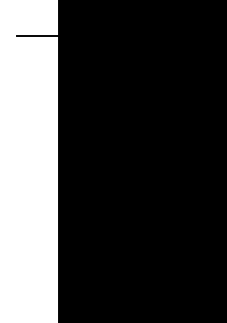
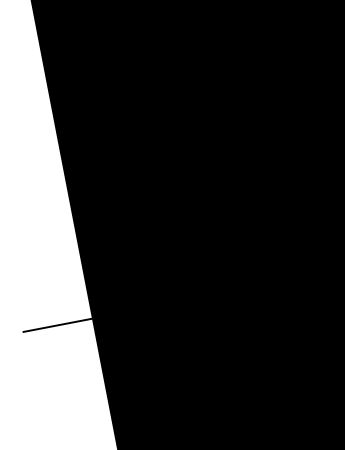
line: (38, 258) -> (58, 324), added

